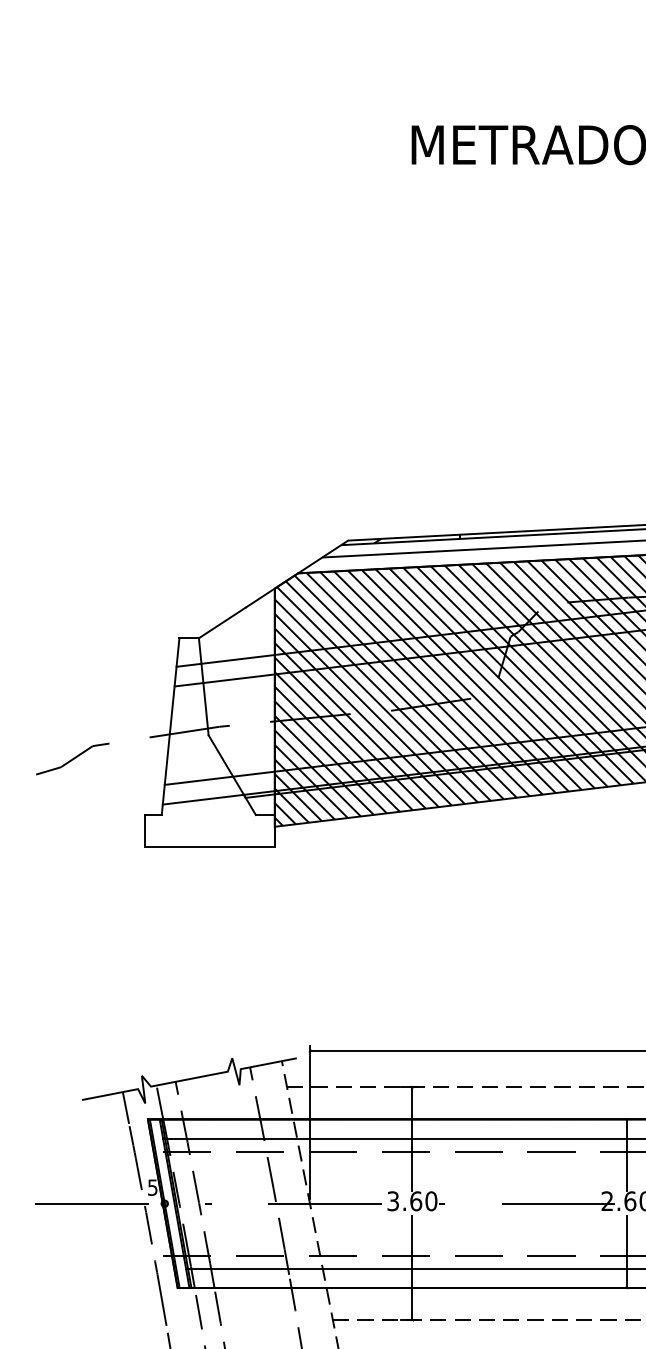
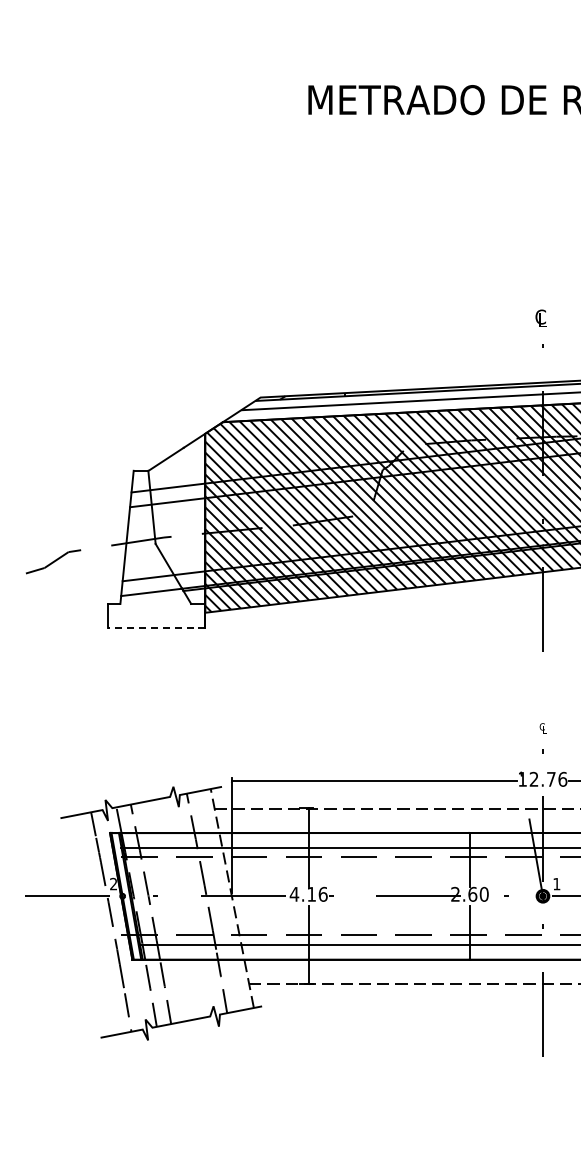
line: (209, 847) -> (156, 628), solid -> dashed
text: (152, 1186) -> (113, 883), 5 -> 2
text: (411, 1200) -> (308, 893), 3.60 -> 4.16

